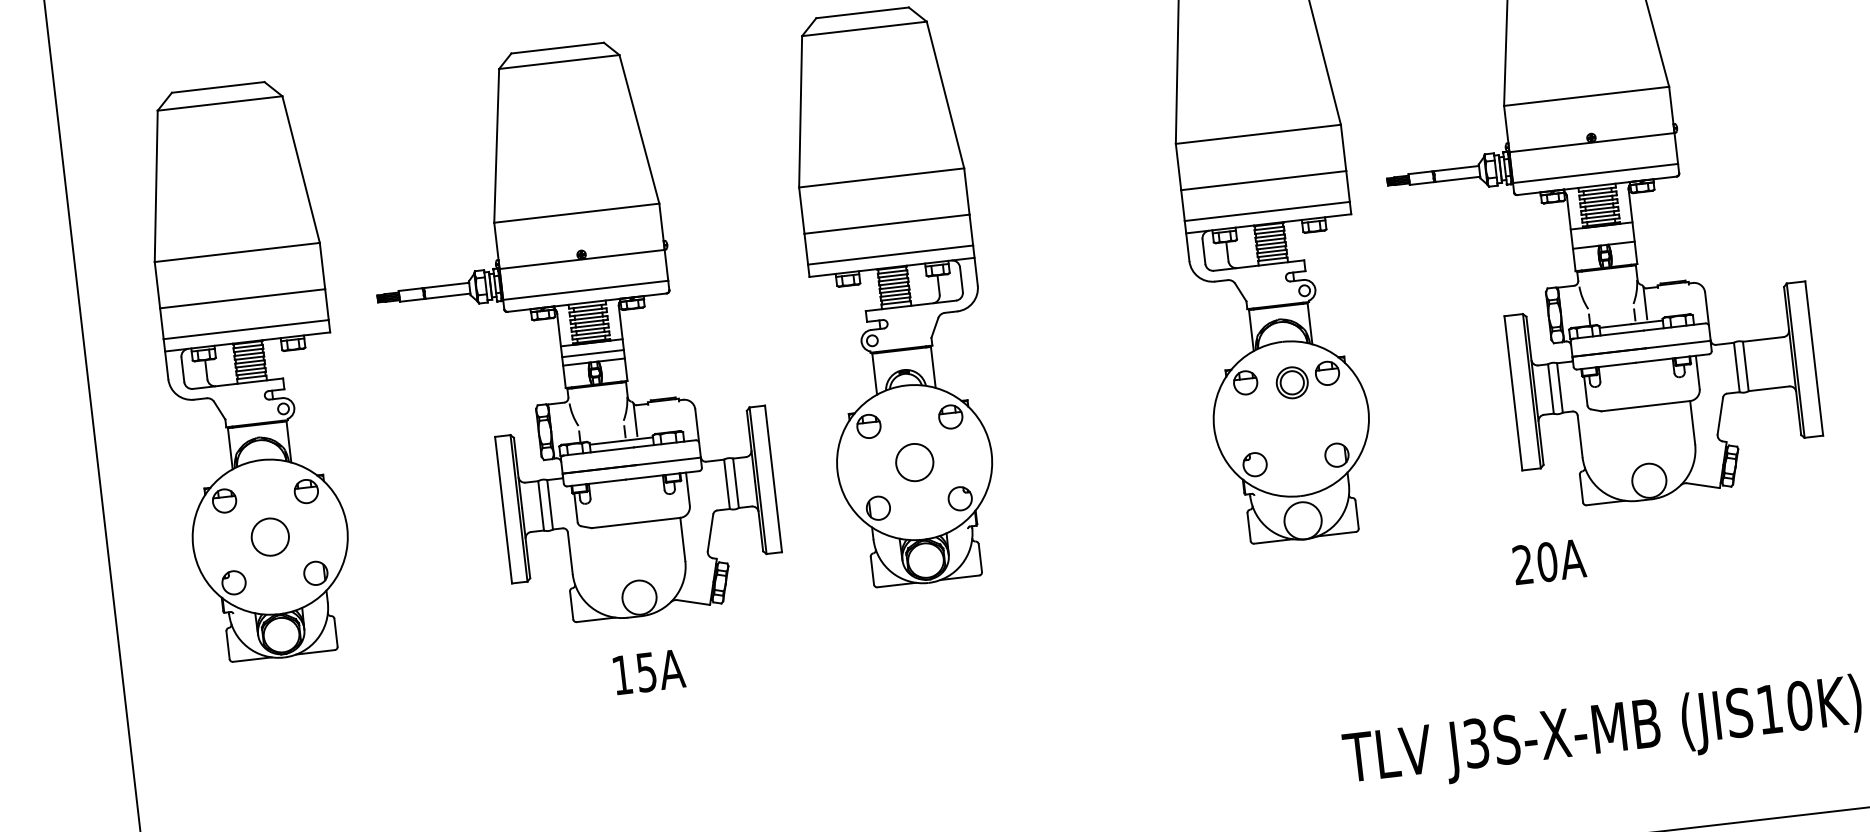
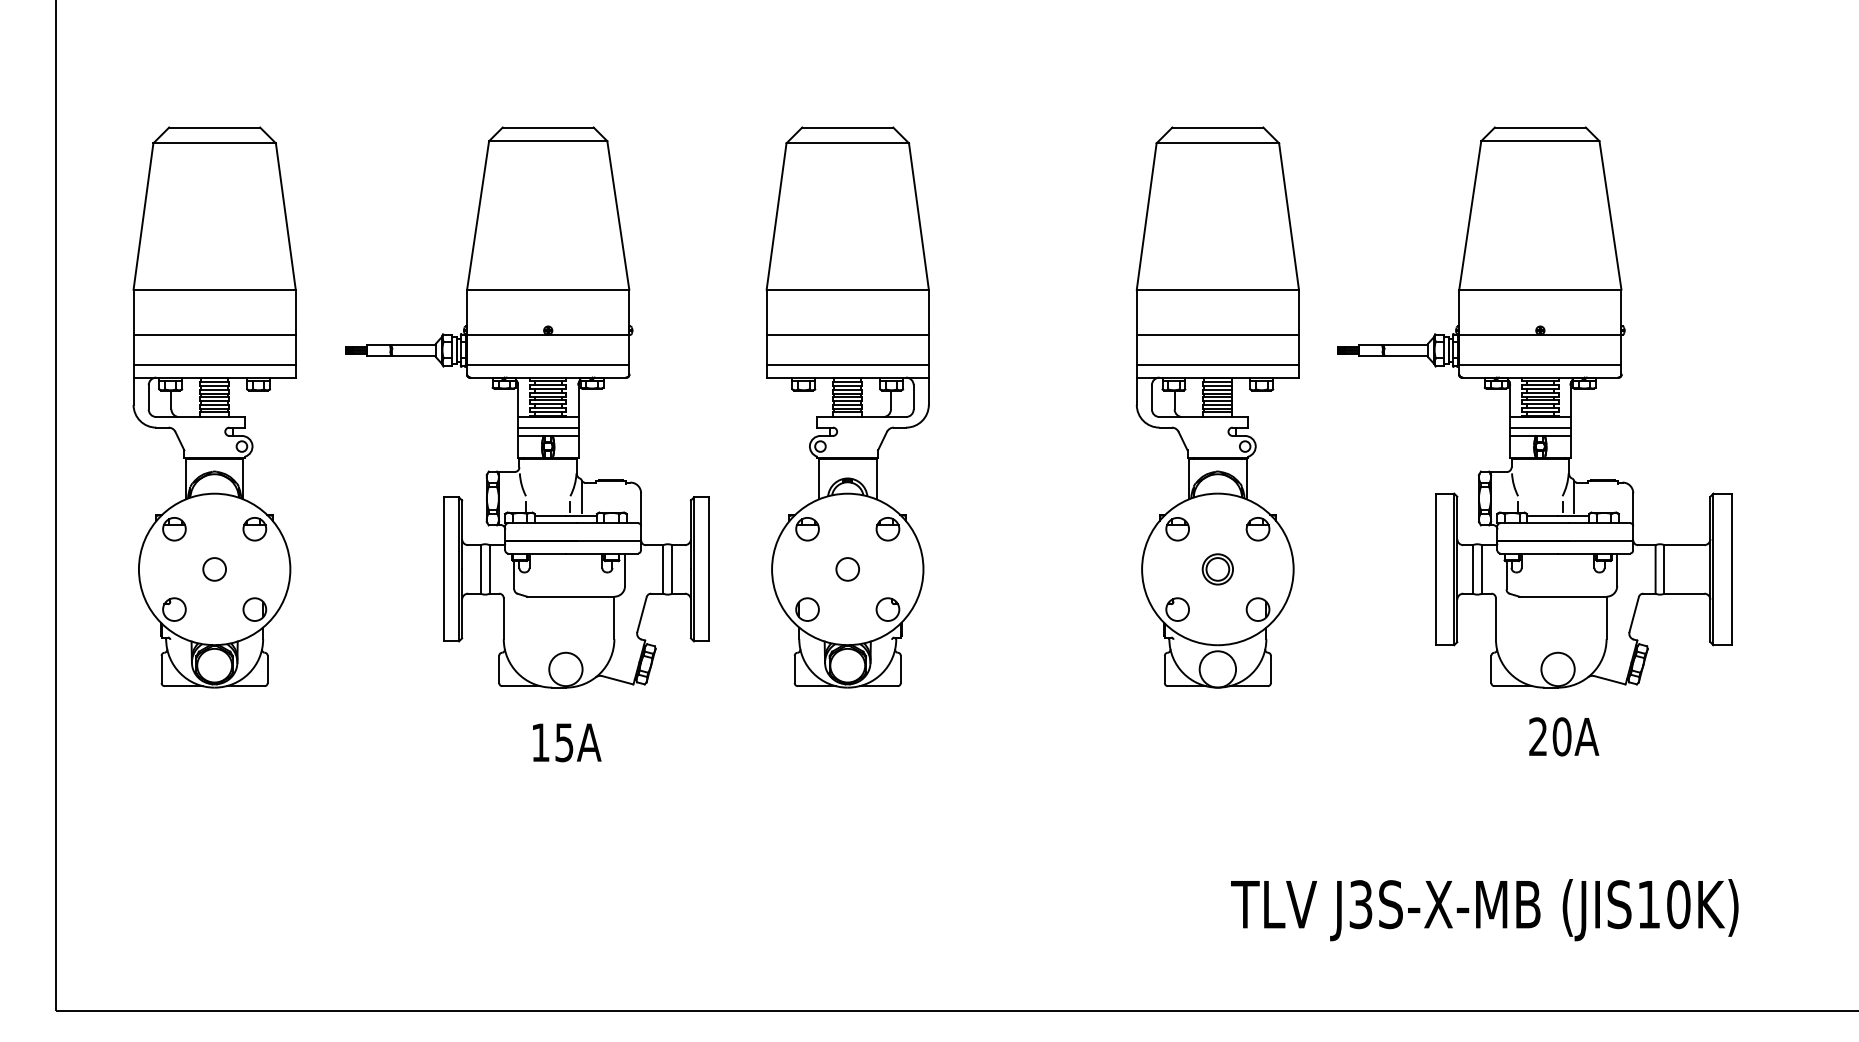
line: (1602, 236) -> (1540, 427), added
part: (1291, 382) -> (1217, 569), moved
circle: (914, 462) -> (847, 569), size x0.62
circle: (270, 537) -> (214, 569), size x0.62
text: (1549, 561) -> (1564, 736), moved

